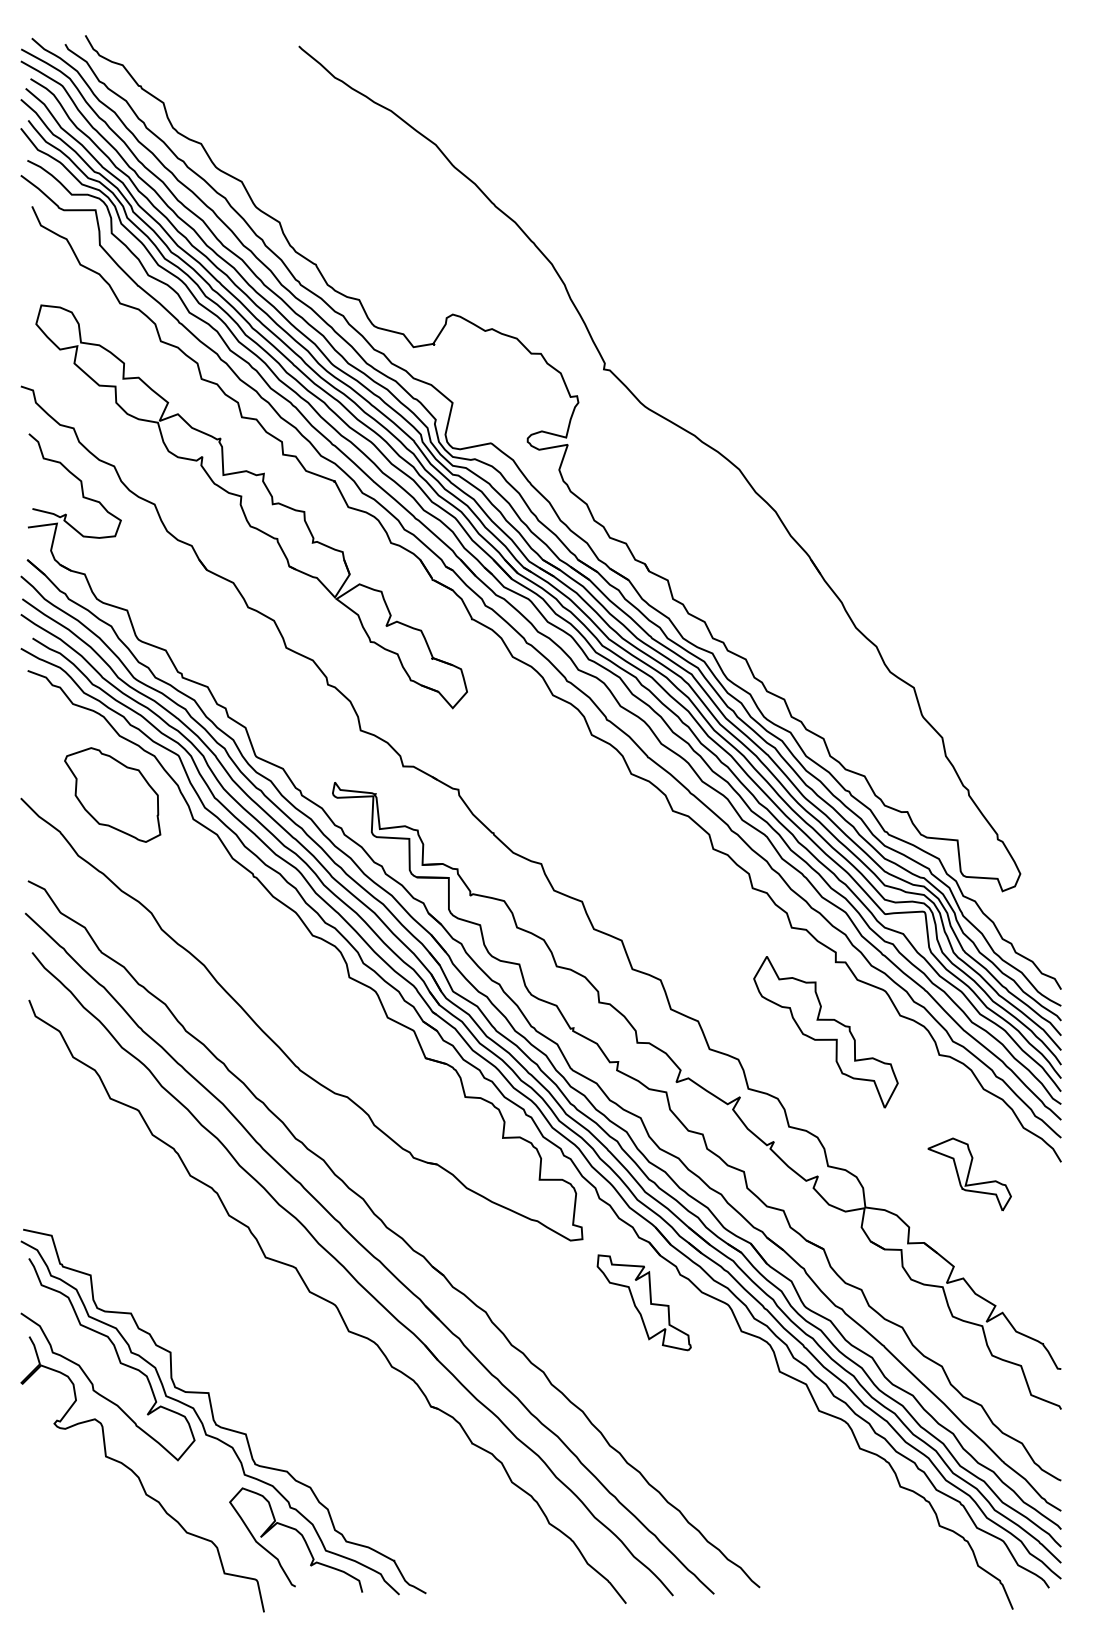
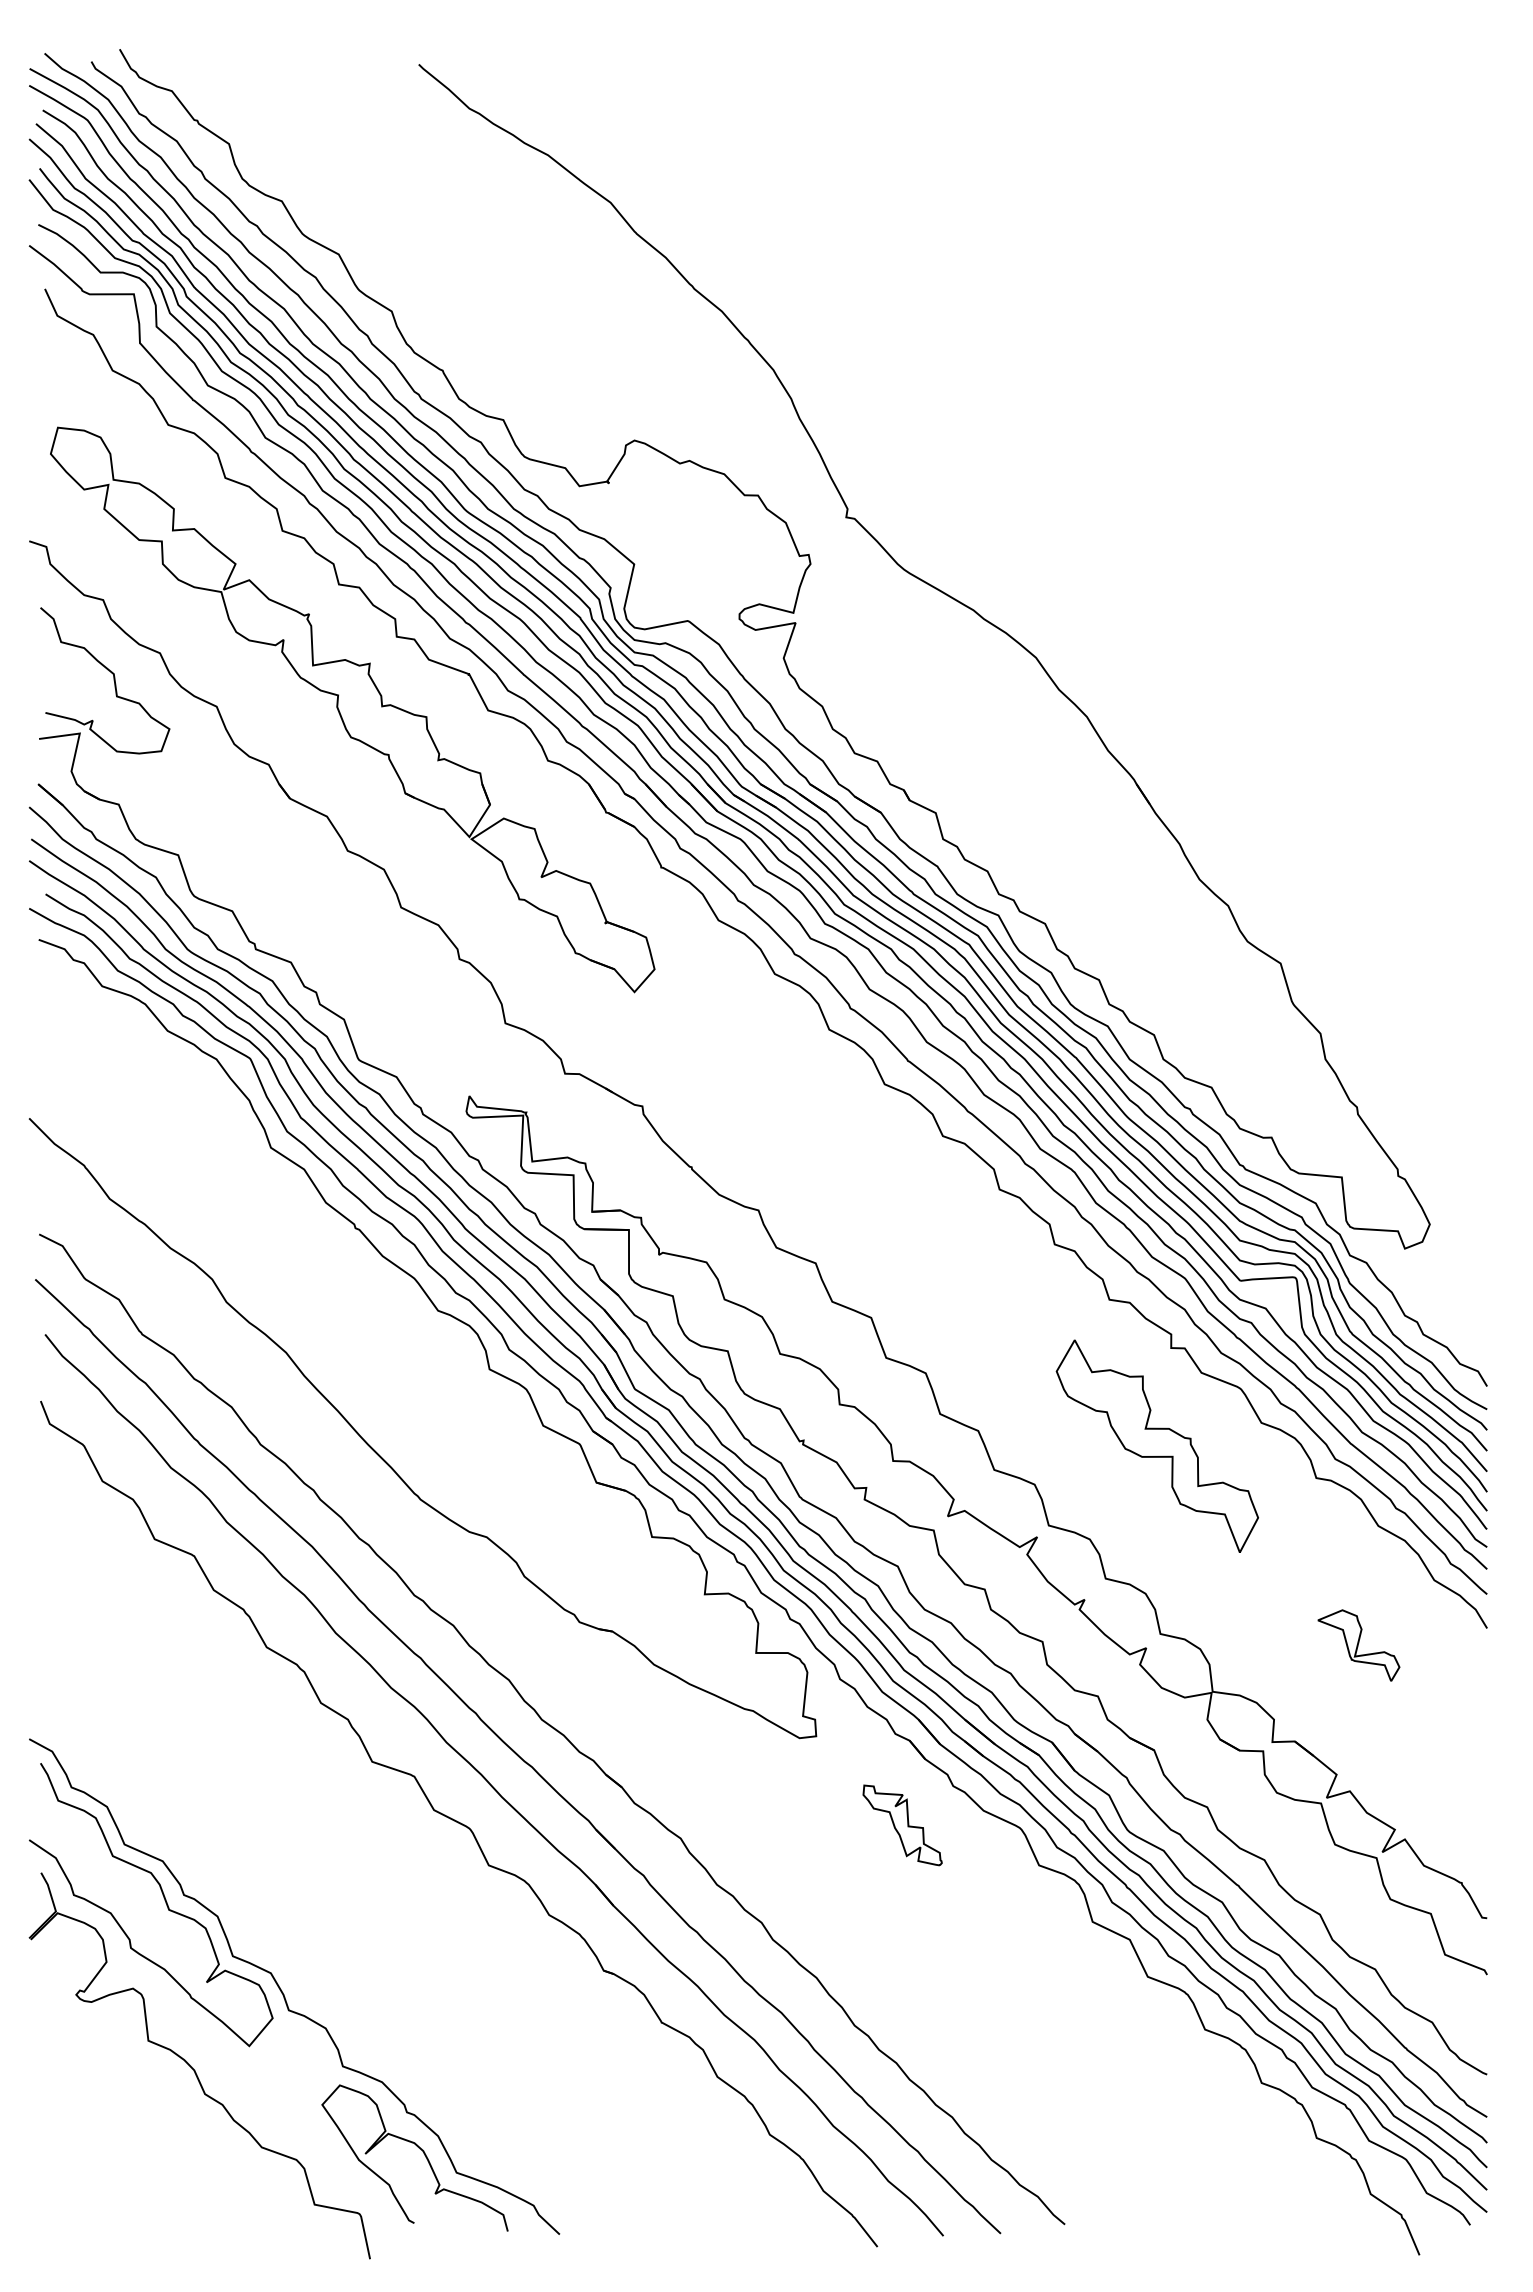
part: (112, 794) -> (157, 1113), removed
part: (969, 1174) -> (1358, 1645), size x0.7
part: (644, 1302) -> (902, 1825), size x0.6
curve: (213, 1412) -> (298, 1978), removed

